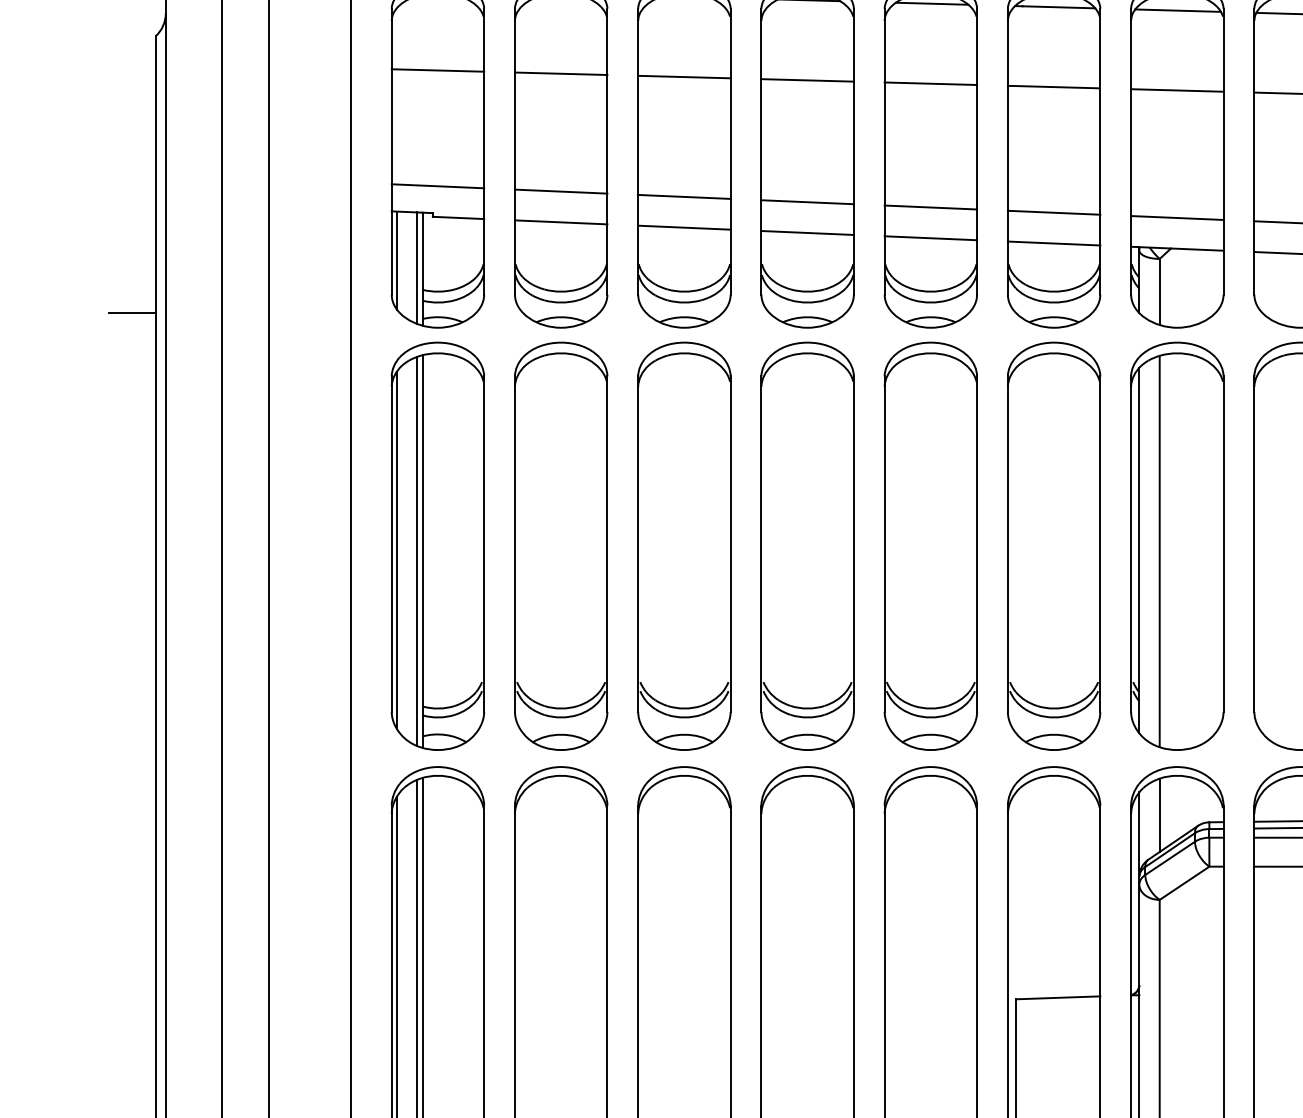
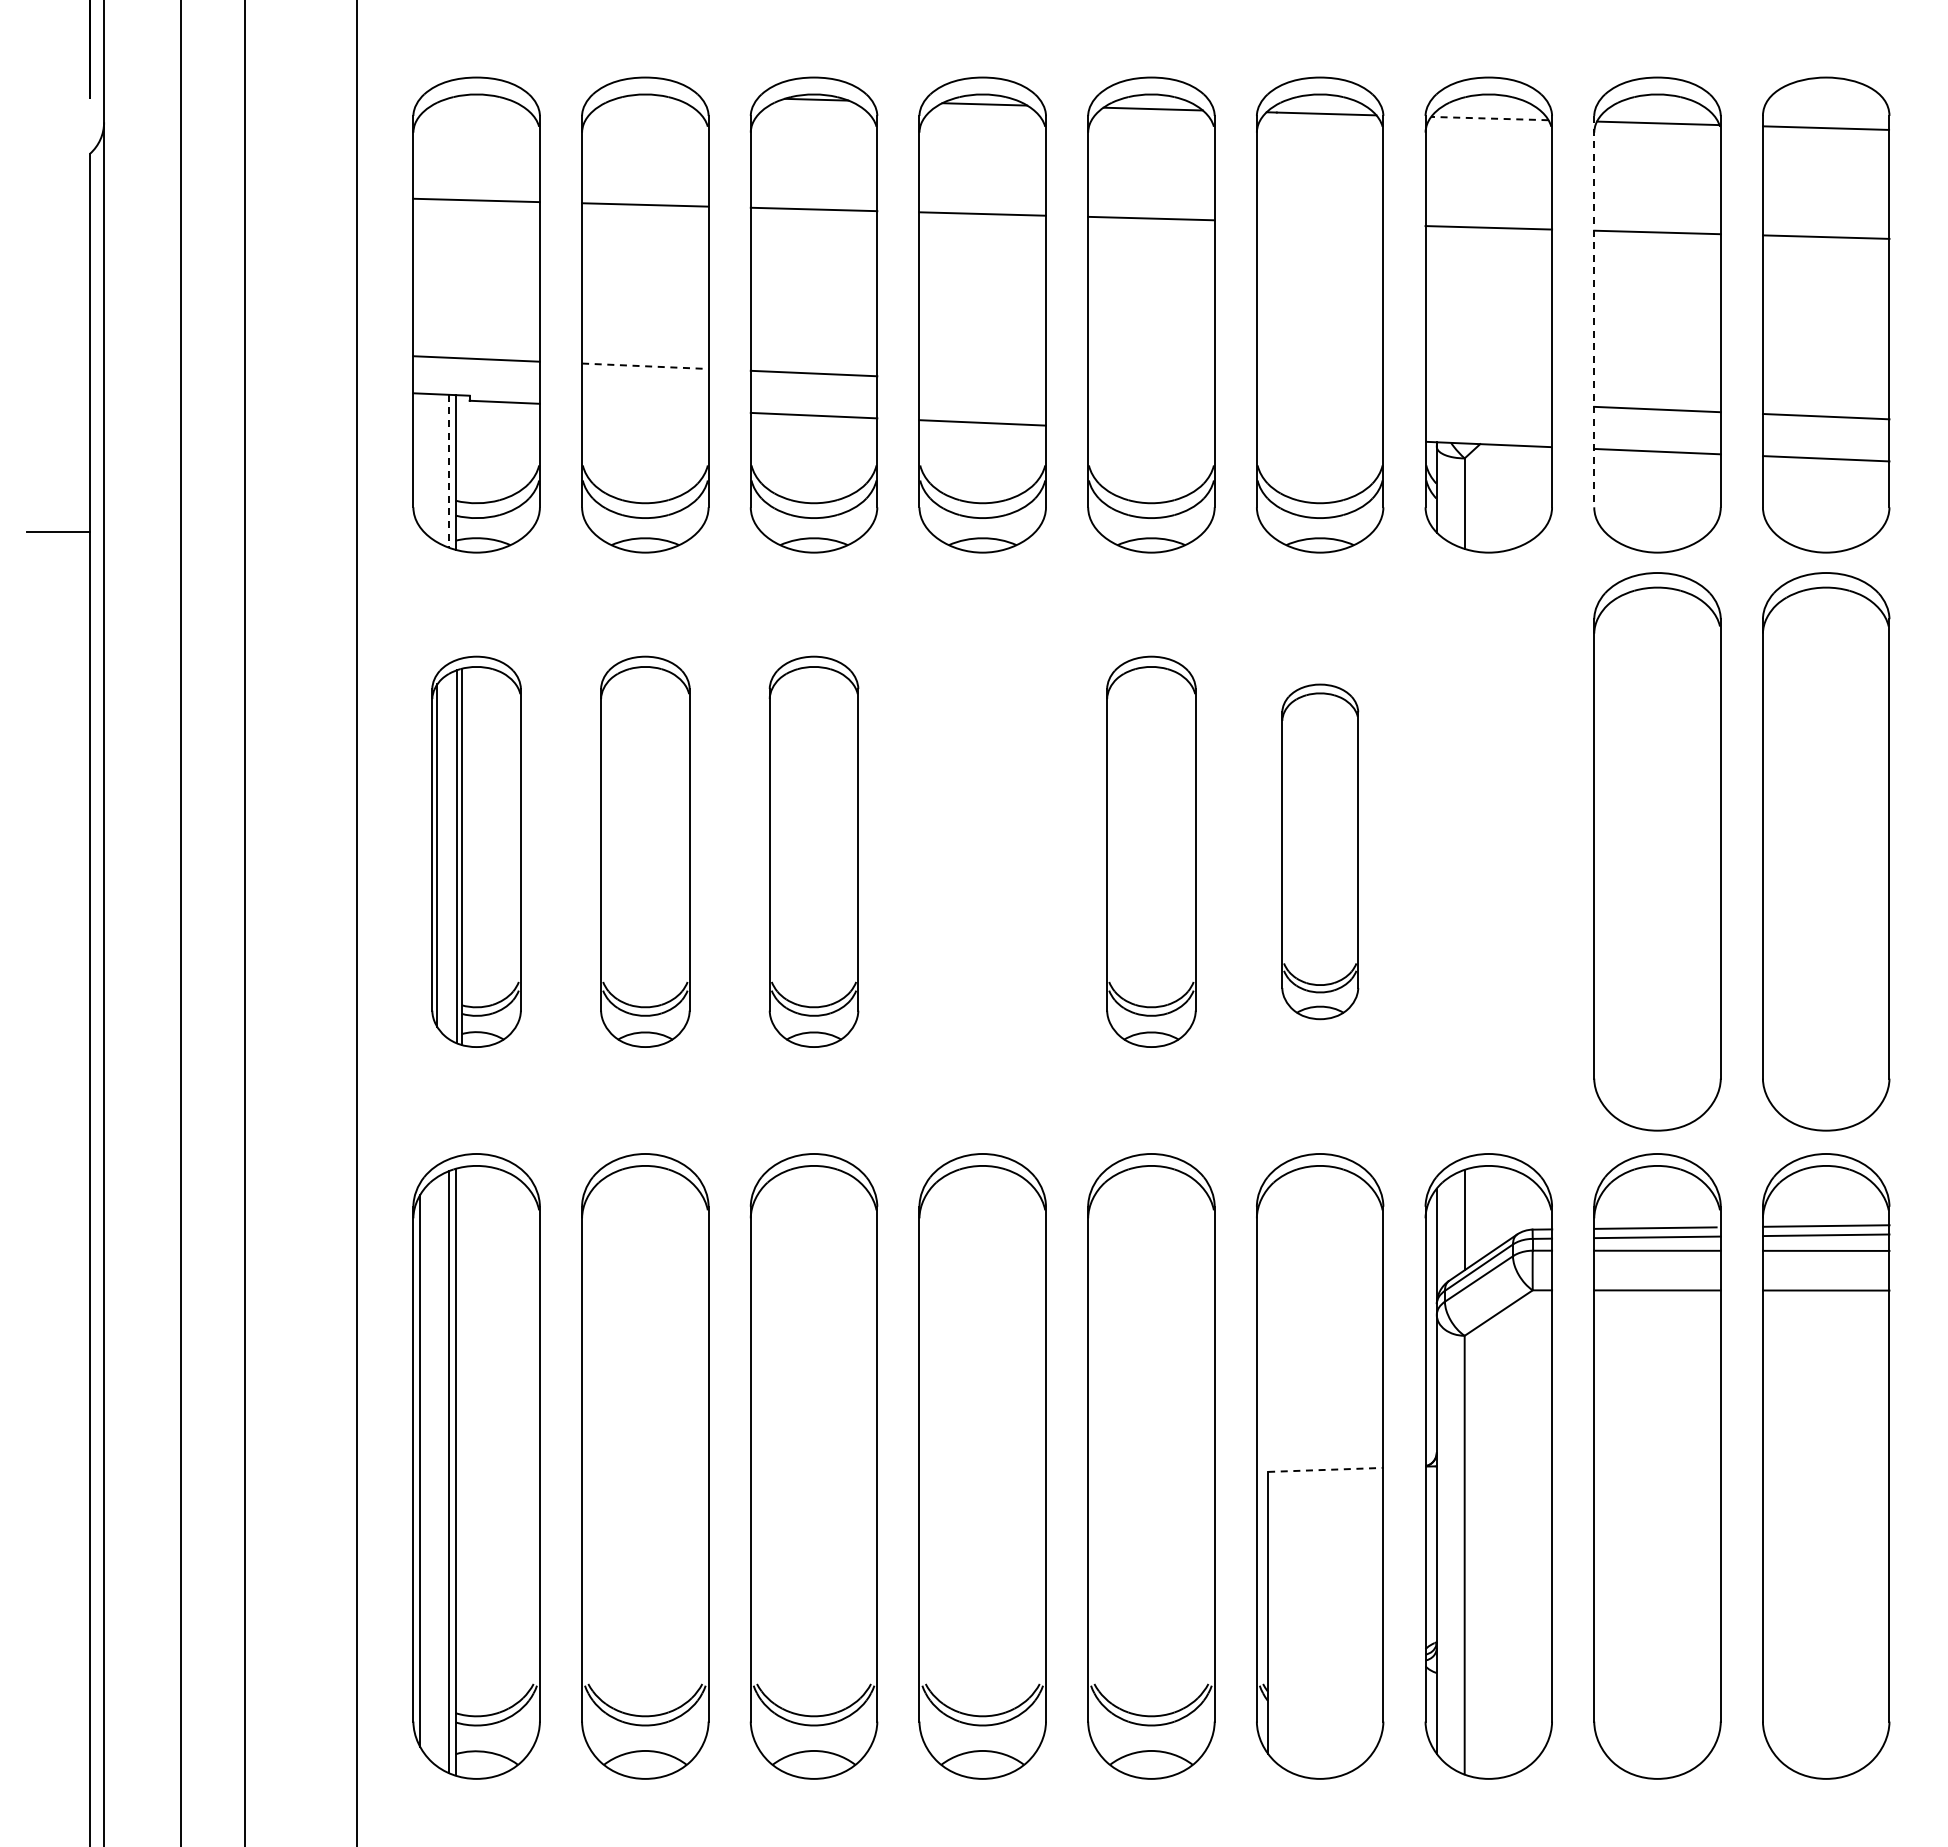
line: (1177, 10) -> (1489, 118), solid -> dashed
line: (1052, 86) -> (1318, 222), removed
line: (1254, 151) -> (1594, 311), solid -> dashed
line: (561, 191) -> (645, 366), solid -> dashed
line: (807, 202) -> (982, 380), removed
line: (930, 207) -> (1151, 387), removed
line: (1053, 212) -> (1319, 394), removed
line: (1177, 218) -> (1488, 402), removed
line: (561, 222) -> (645, 408), removed
line: (930, 237) -> (1151, 429), removed
line: (1053, 243) -> (1319, 437), removed
line: (396, 260) -> (420, 460), removed
line: (417, 268) -> (448, 471), solid -> dashed
part: (437, 546) -> (476, 851), size x0.7
part: (561, 546) -> (645, 851), size x0.7
part: (684, 546) -> (813, 851), size x0.7
part: (807, 546) -> (982, 851), removed
part: (930, 546) -> (1151, 851), size x0.7
part: (1054, 546) -> (1320, 851), size x0.6
part: (1177, 546) -> (1488, 851), removed
line: (1058, 997) -> (1325, 1469), solid -> dashed

